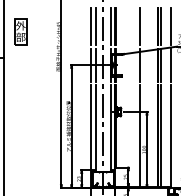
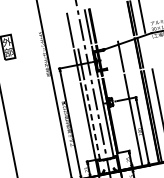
line: (95, 26) -> (74, 29), removed
line: (139, 26) -> (114, 21), removed
line: (170, 64) -> (148, 50), removed
line: (95, 128) -> (92, 121), solid -> dashed

